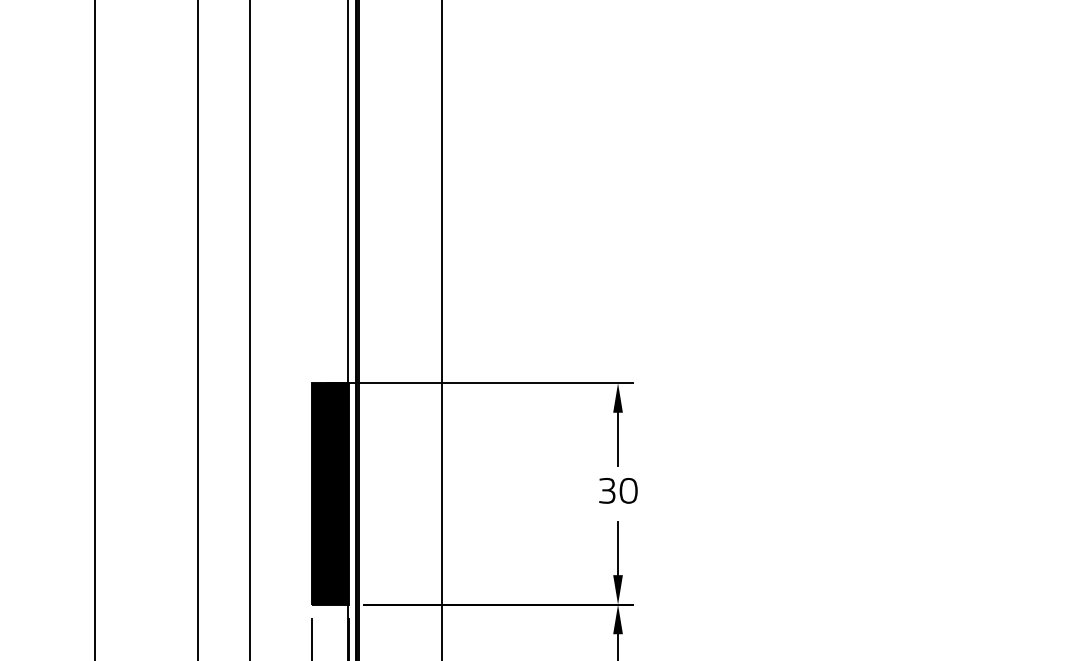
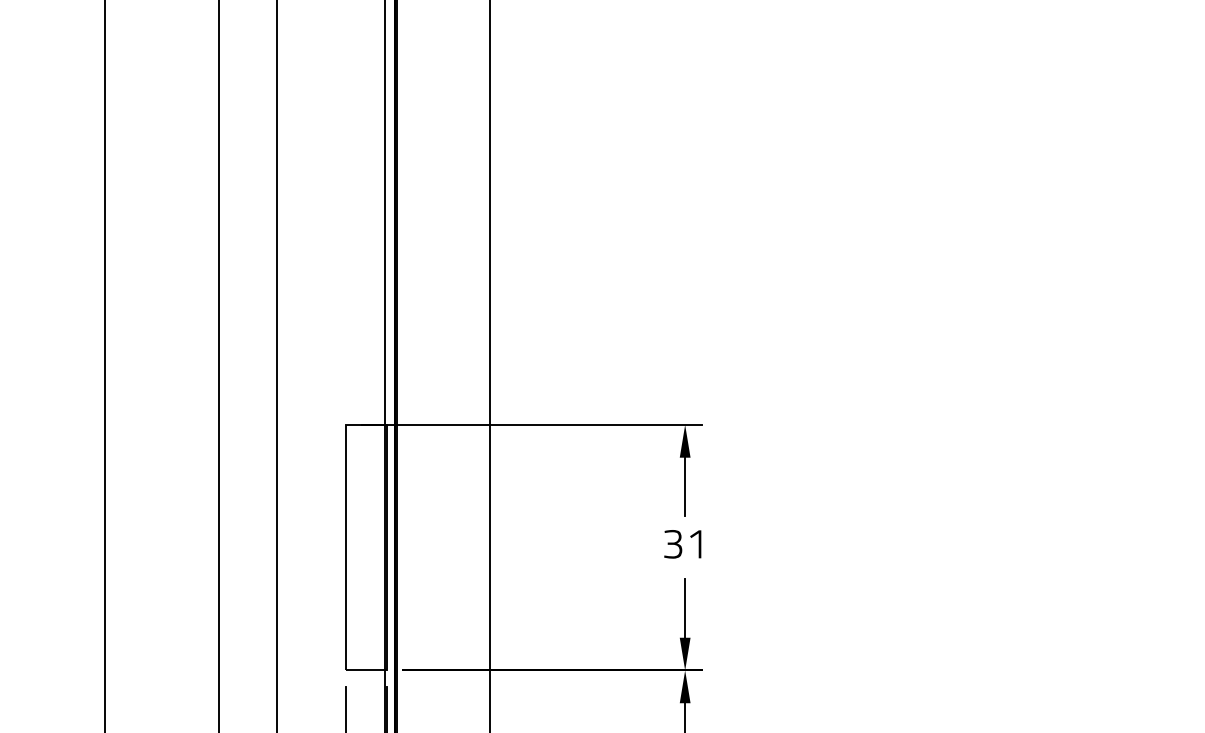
text: (628, 490) -> (696, 543), 30 -> 31
fill: (330, 493) -> (366, 547), removed

